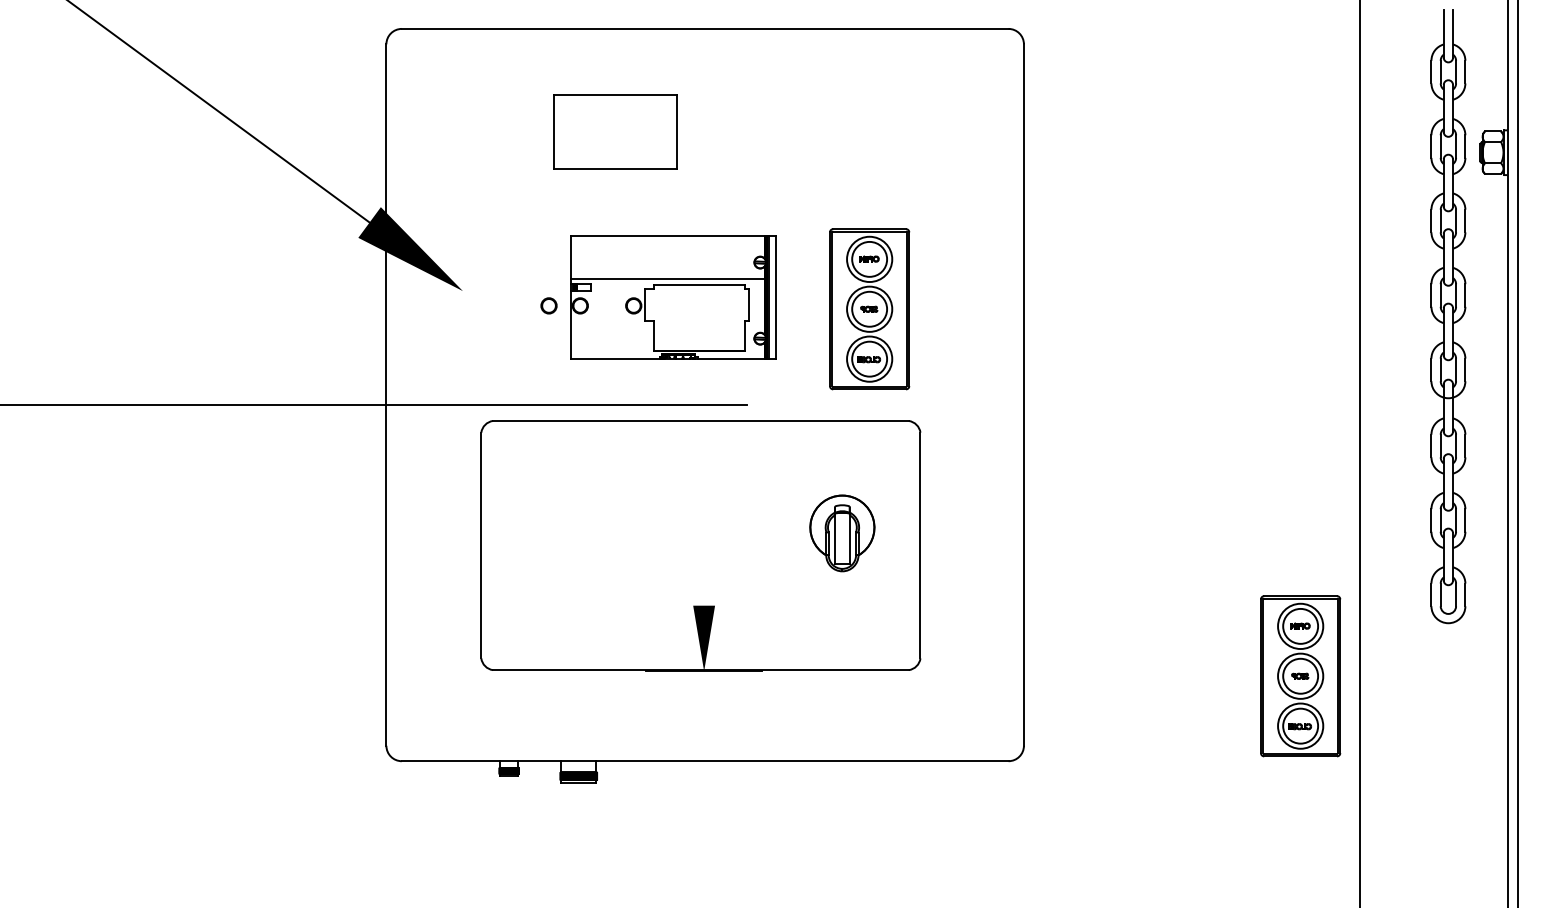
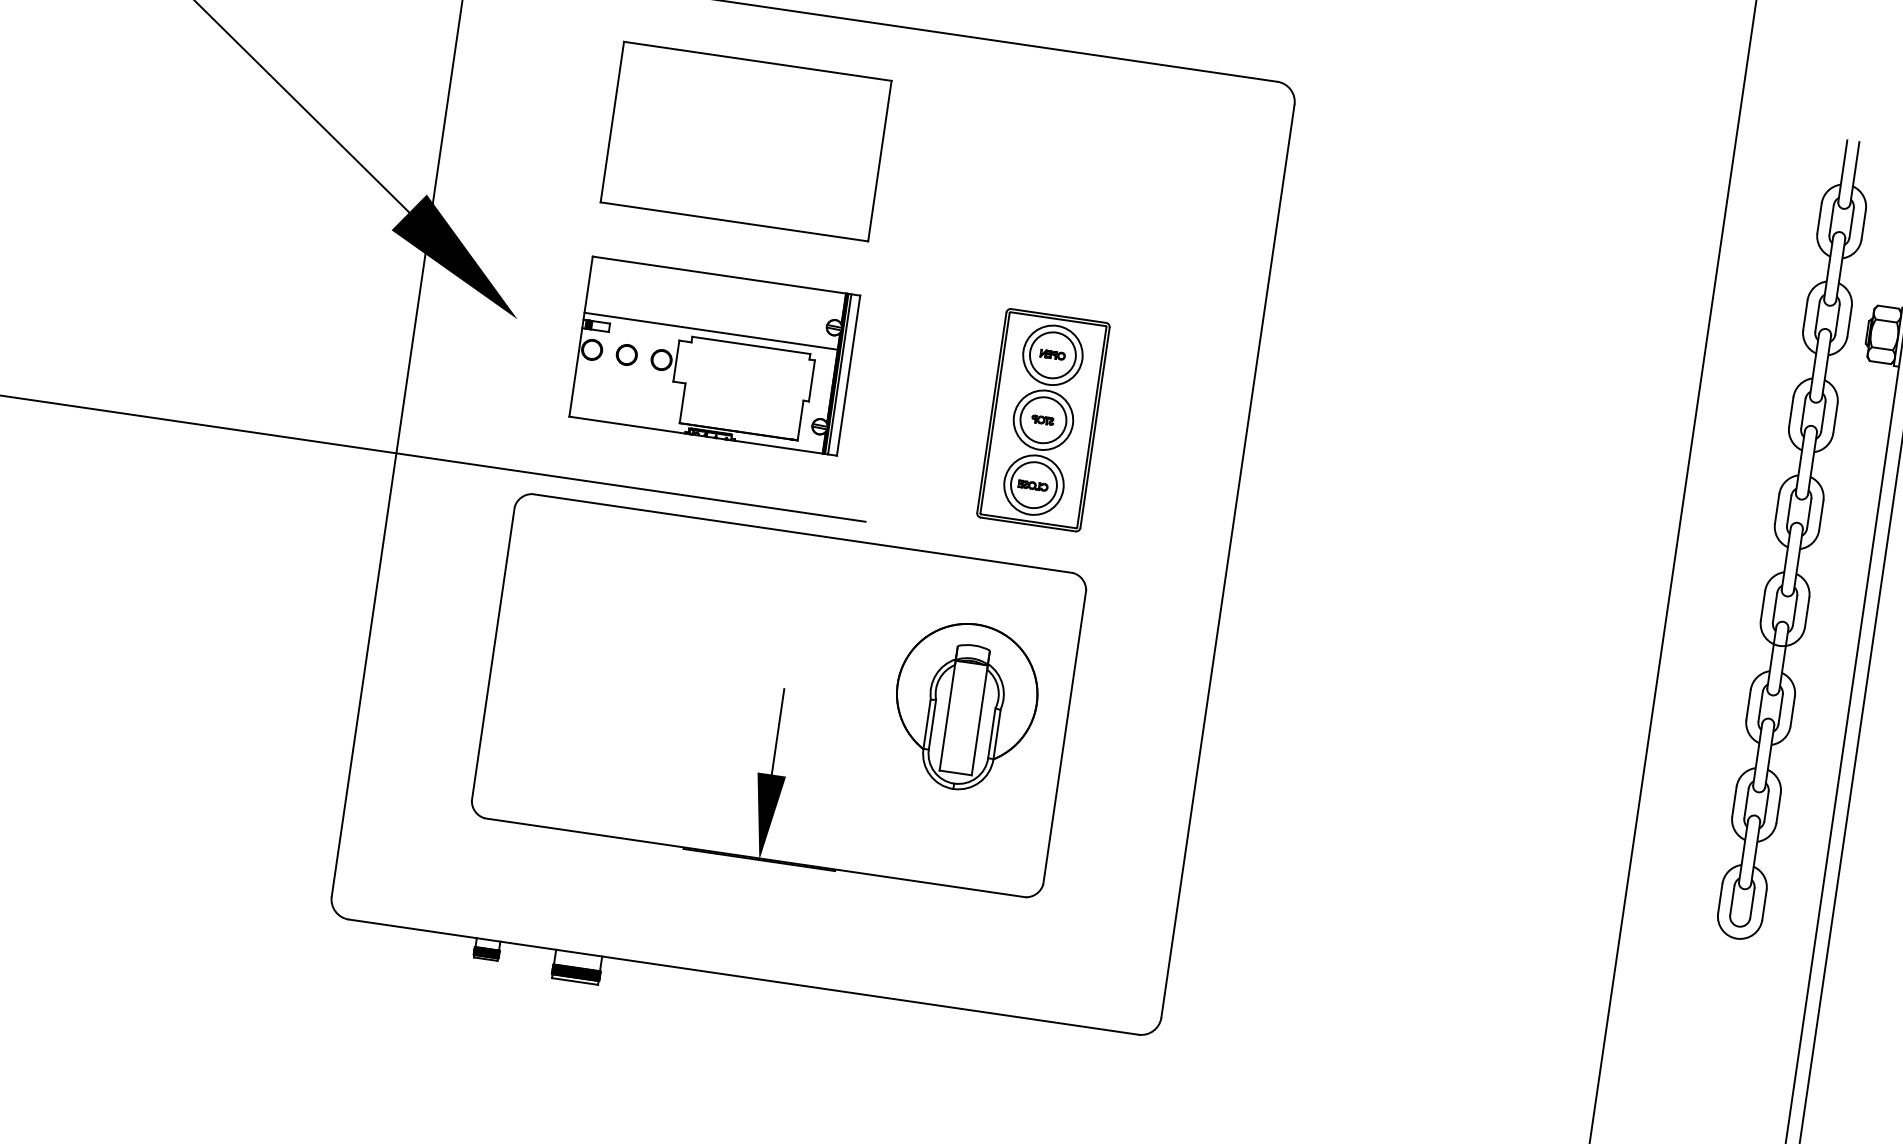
part: (615, 132) -> (746, 141), size x1.67
part: (673, 297) -> (714, 356), moved
part: (842, 533) -> (965, 706), size x1.67
line: (704, 572) -> (778, 731), added
part: (1300, 676) -> (1534, 979), removed

